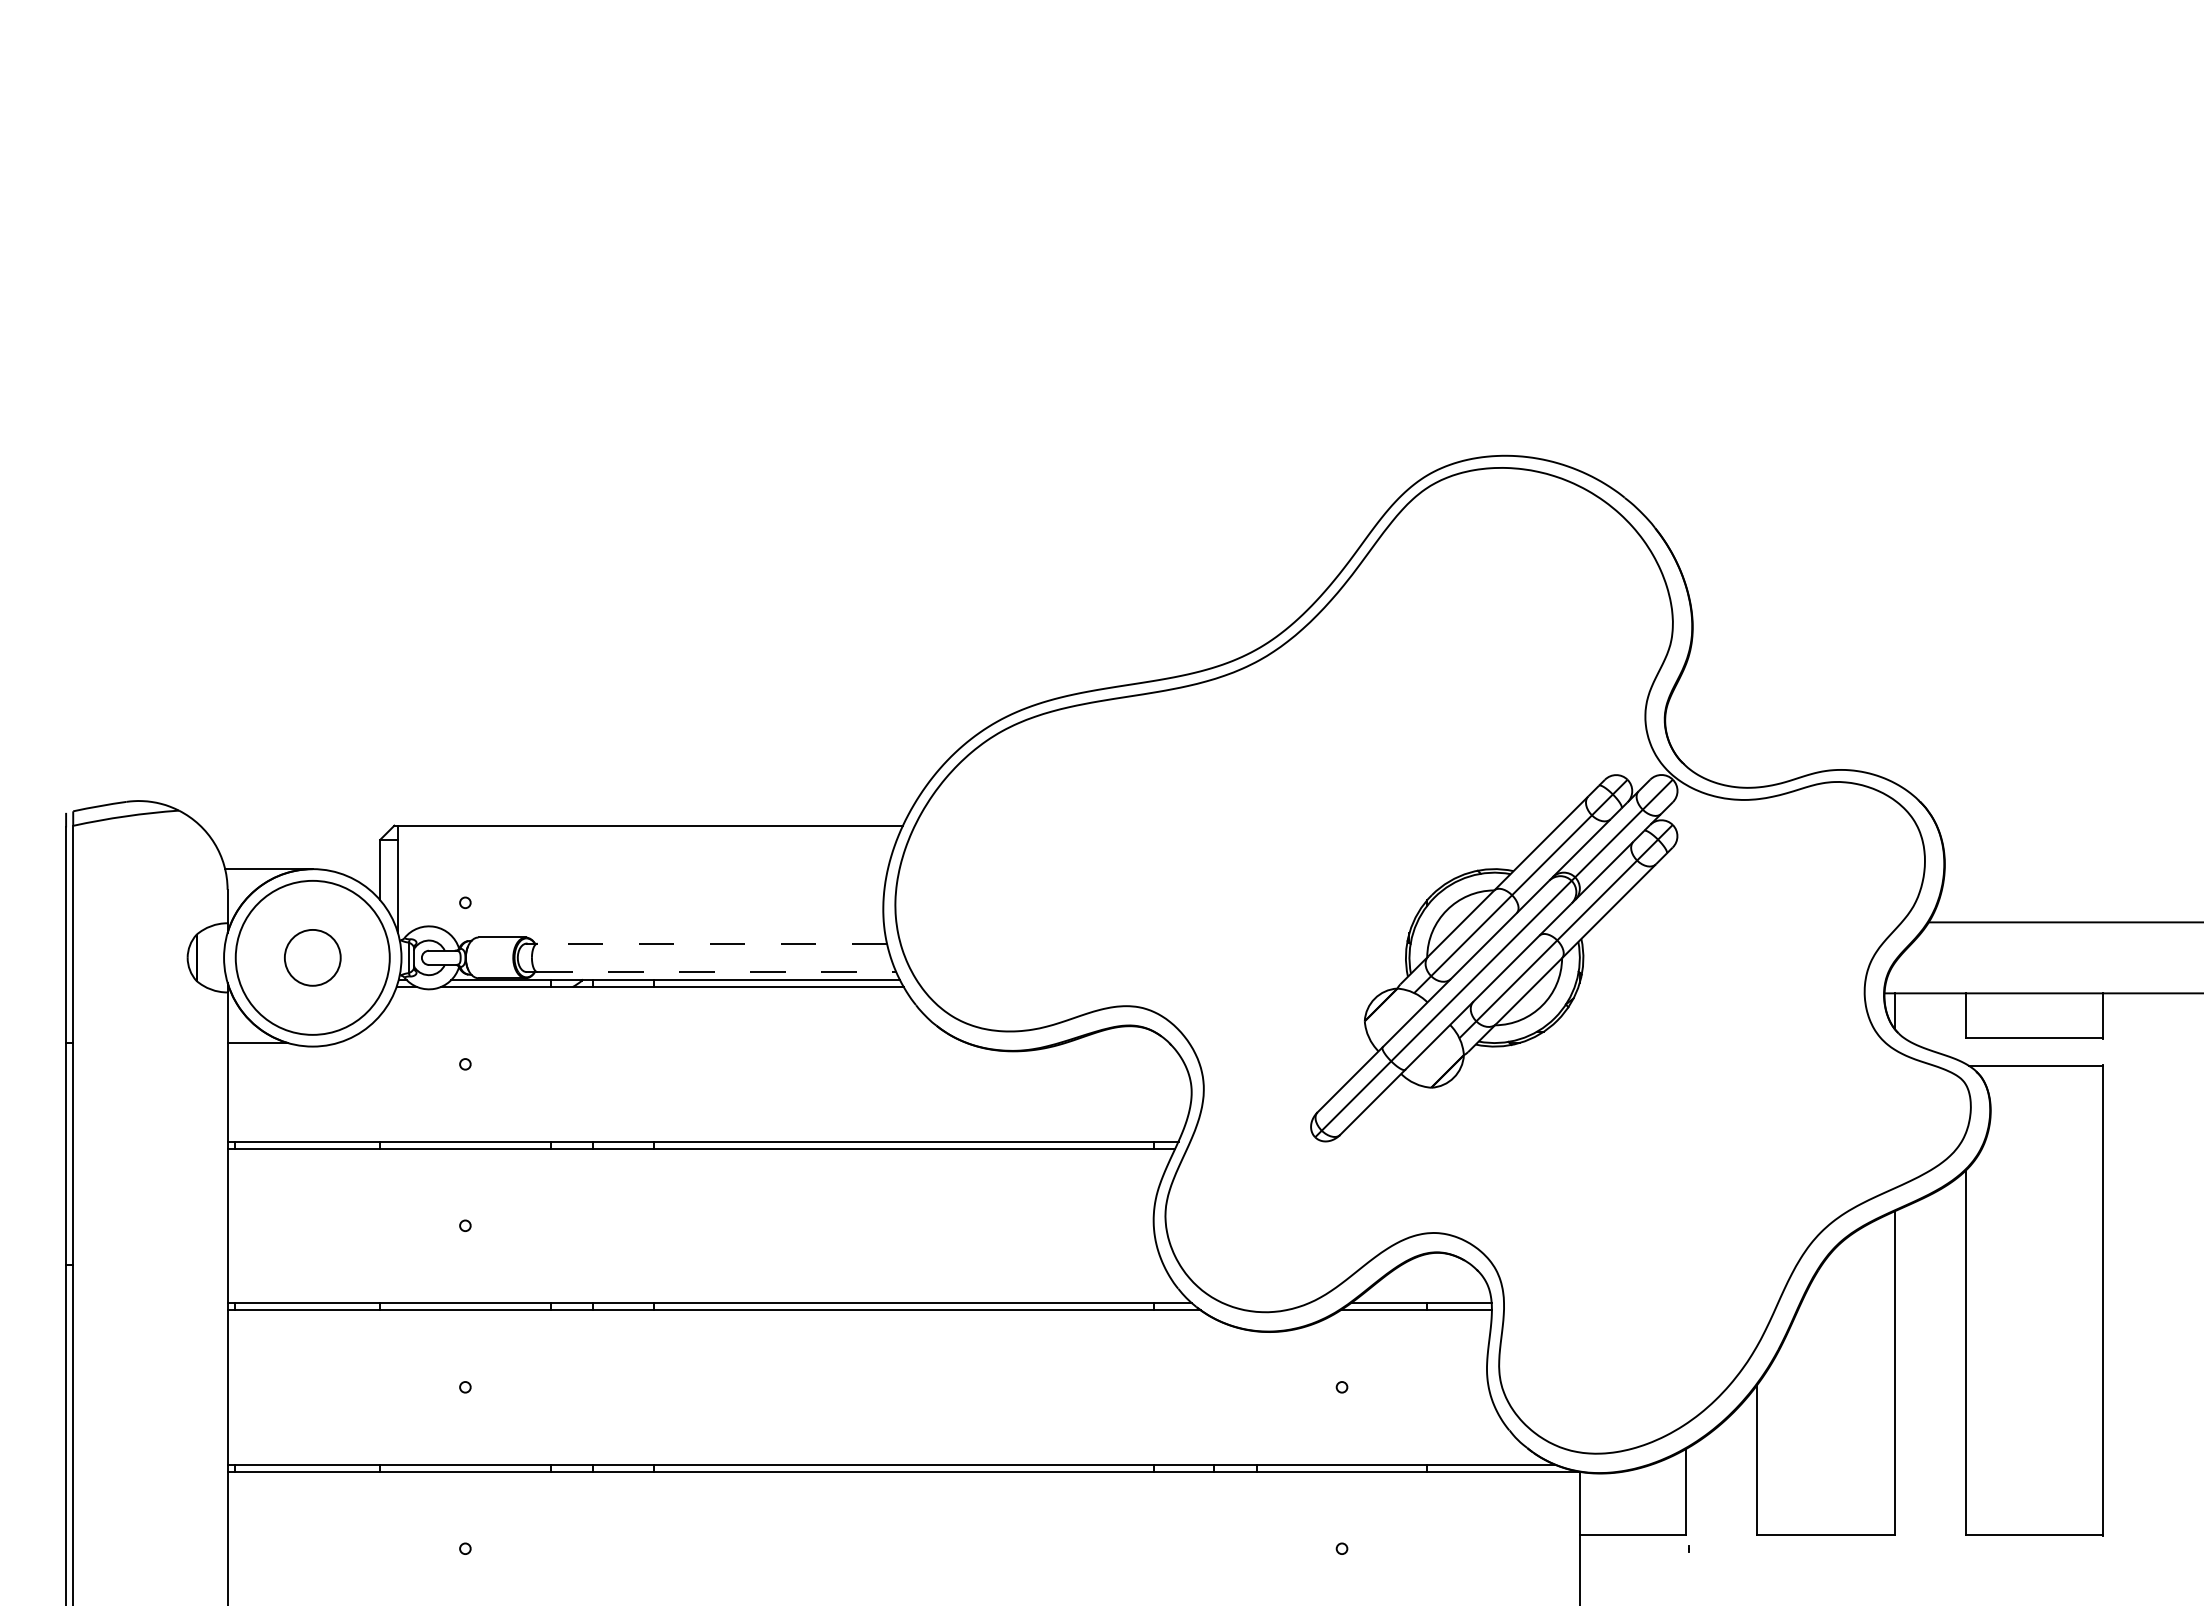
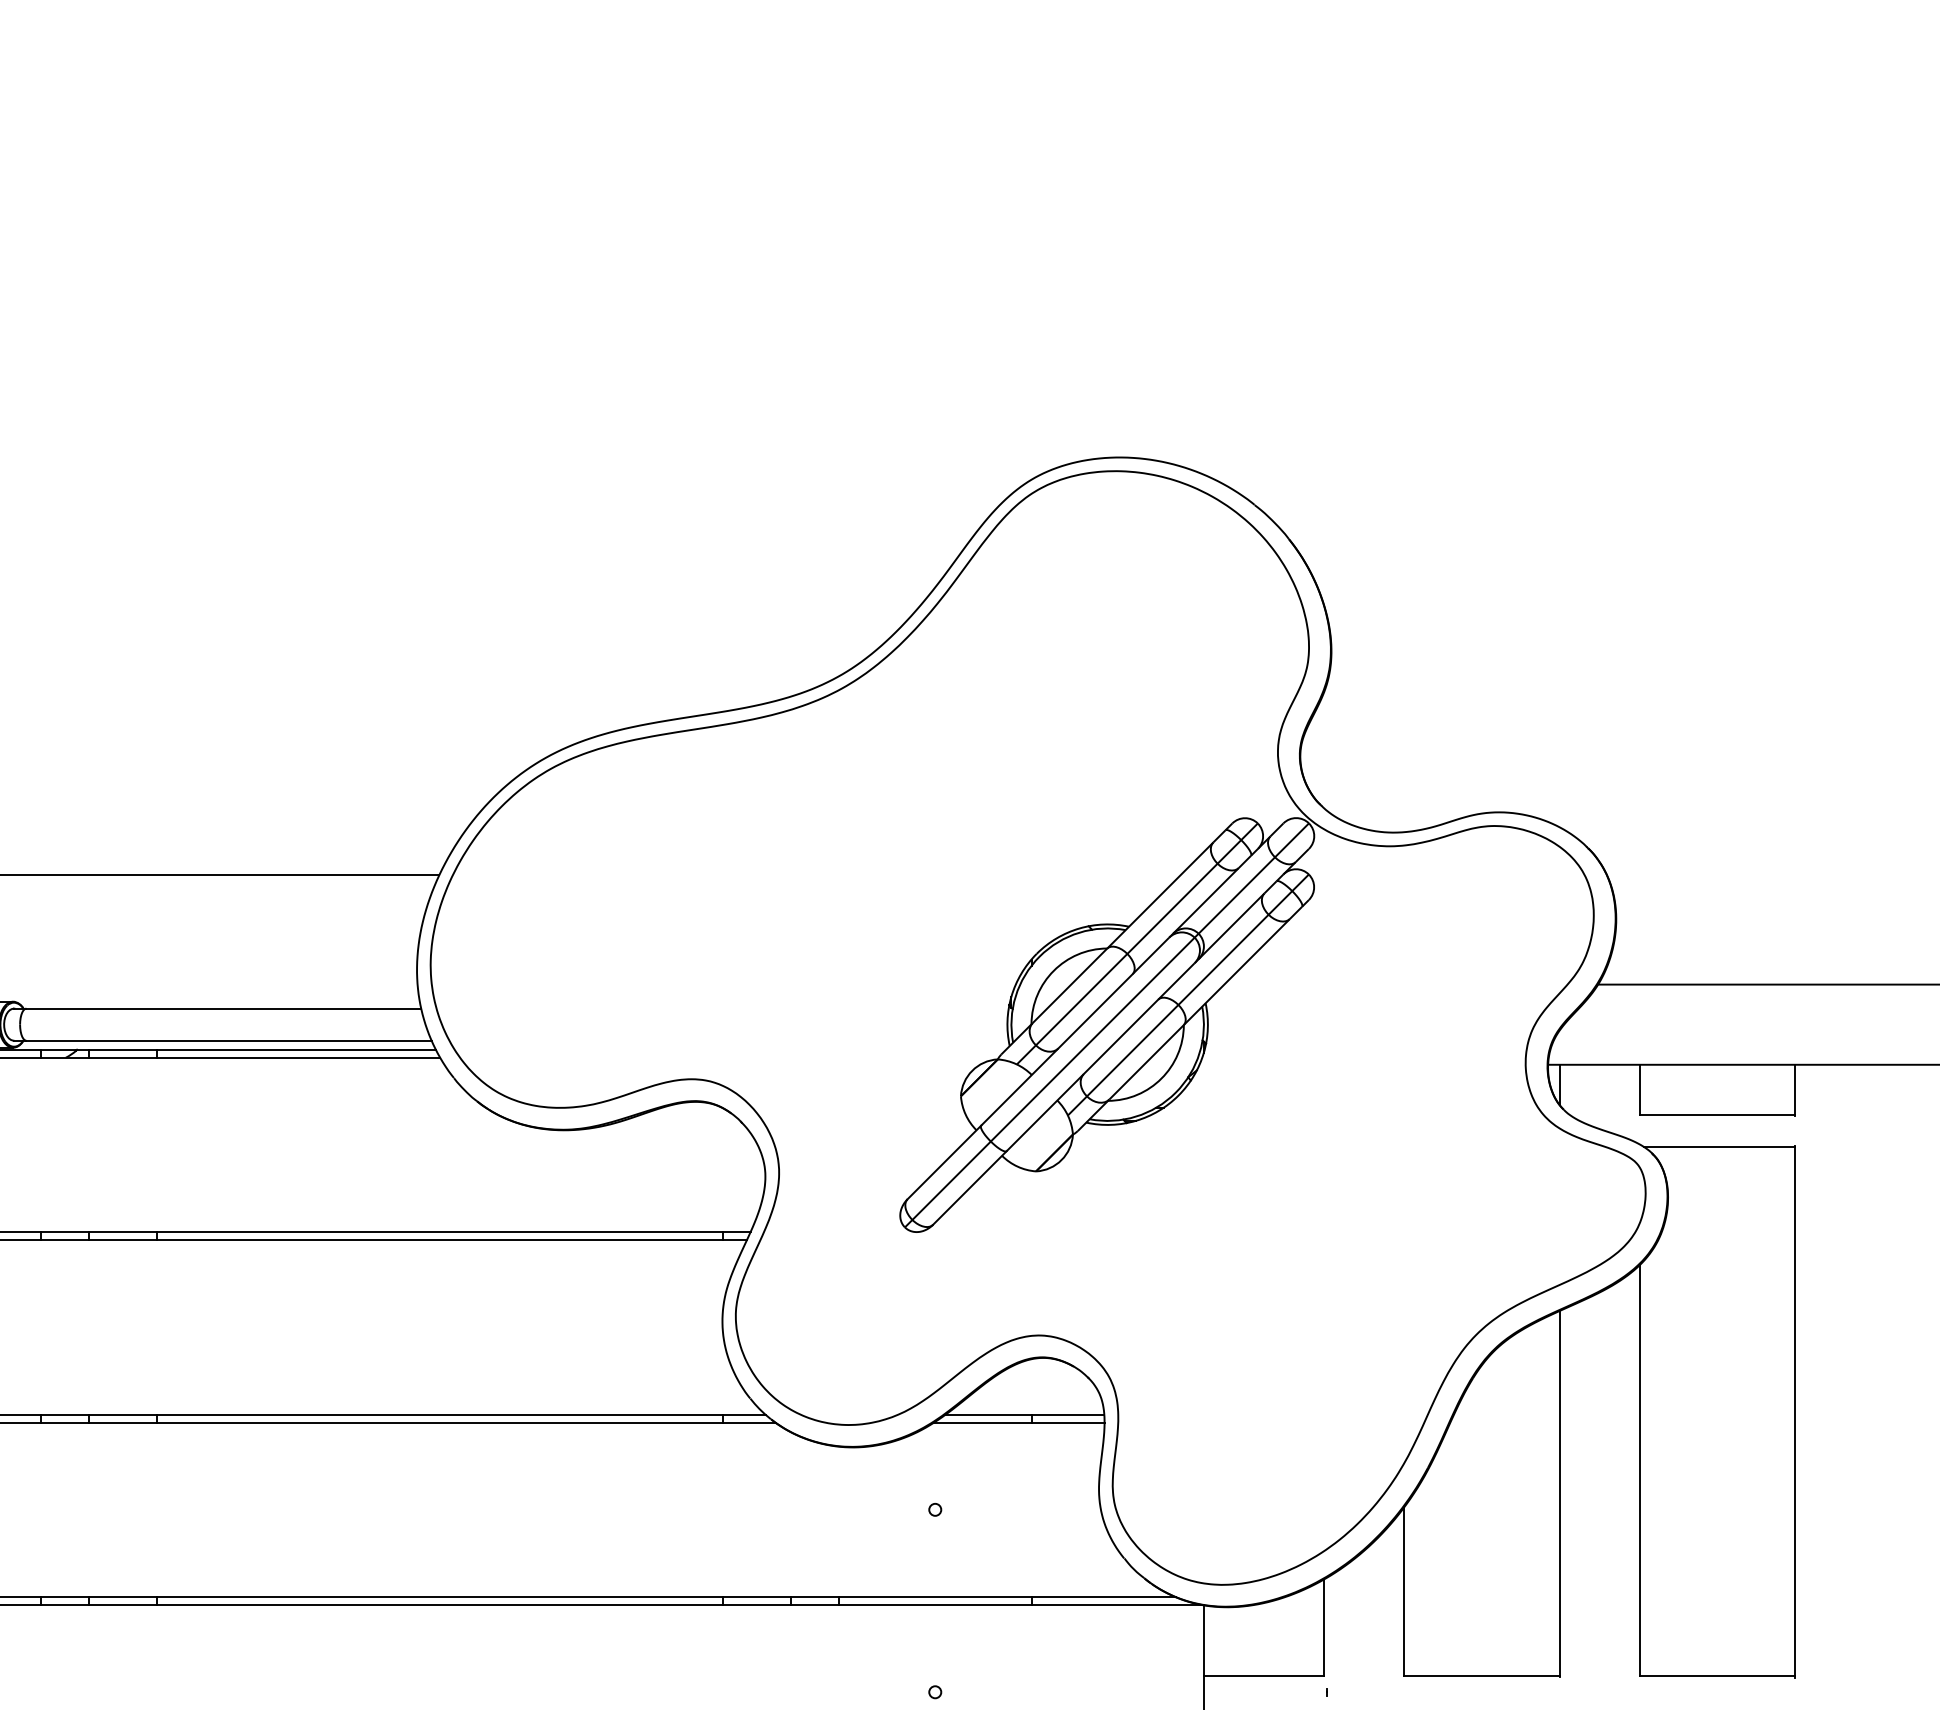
line: (712, 943) -> (224, 1008), dashed -> solid
line: (717, 972) -> (229, 1041), dashed -> solid

